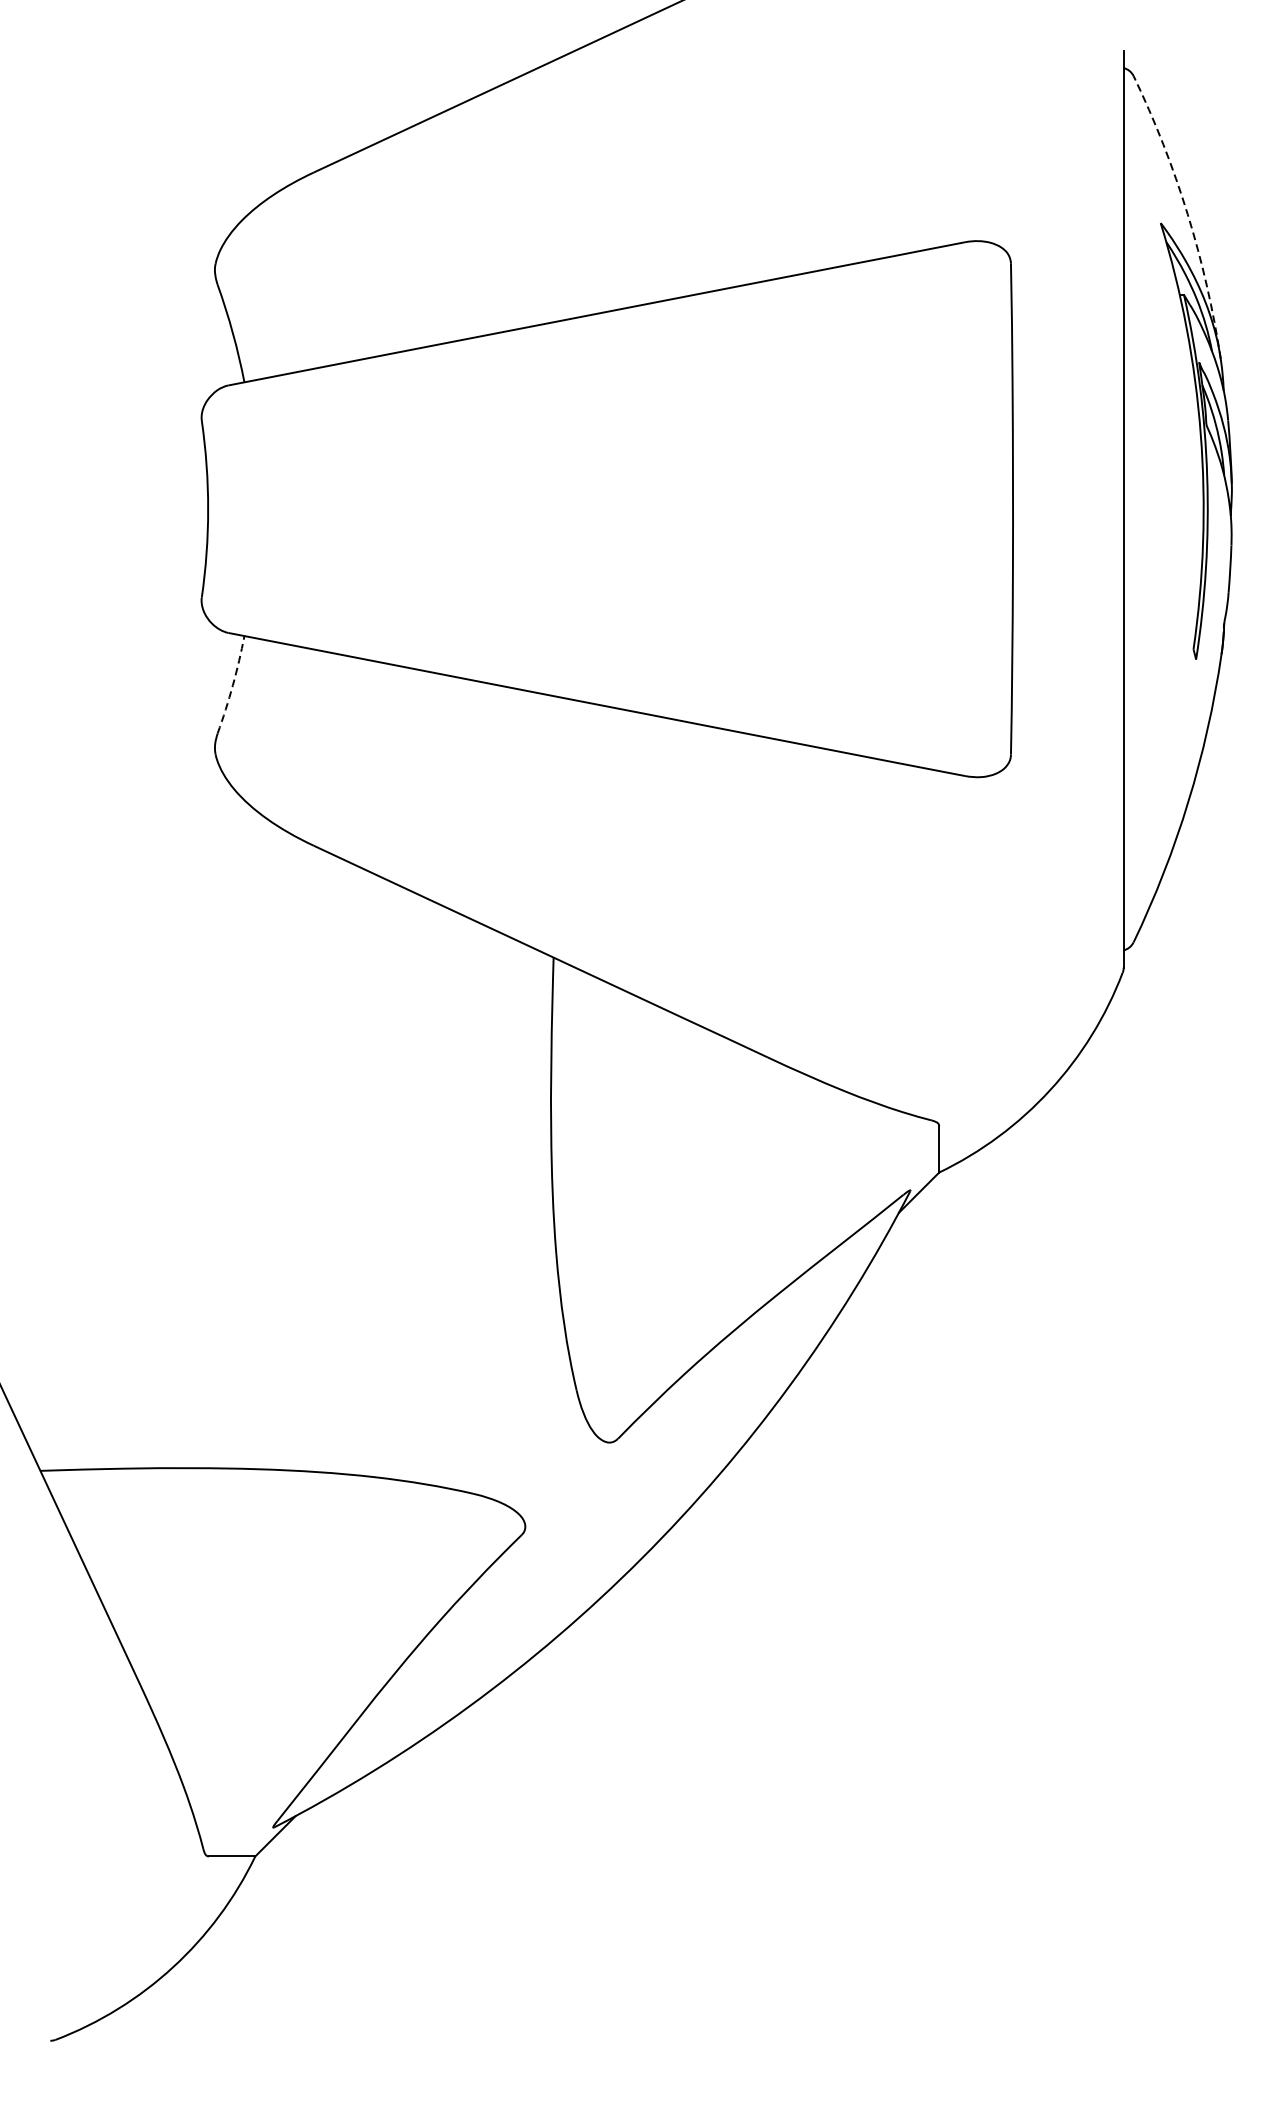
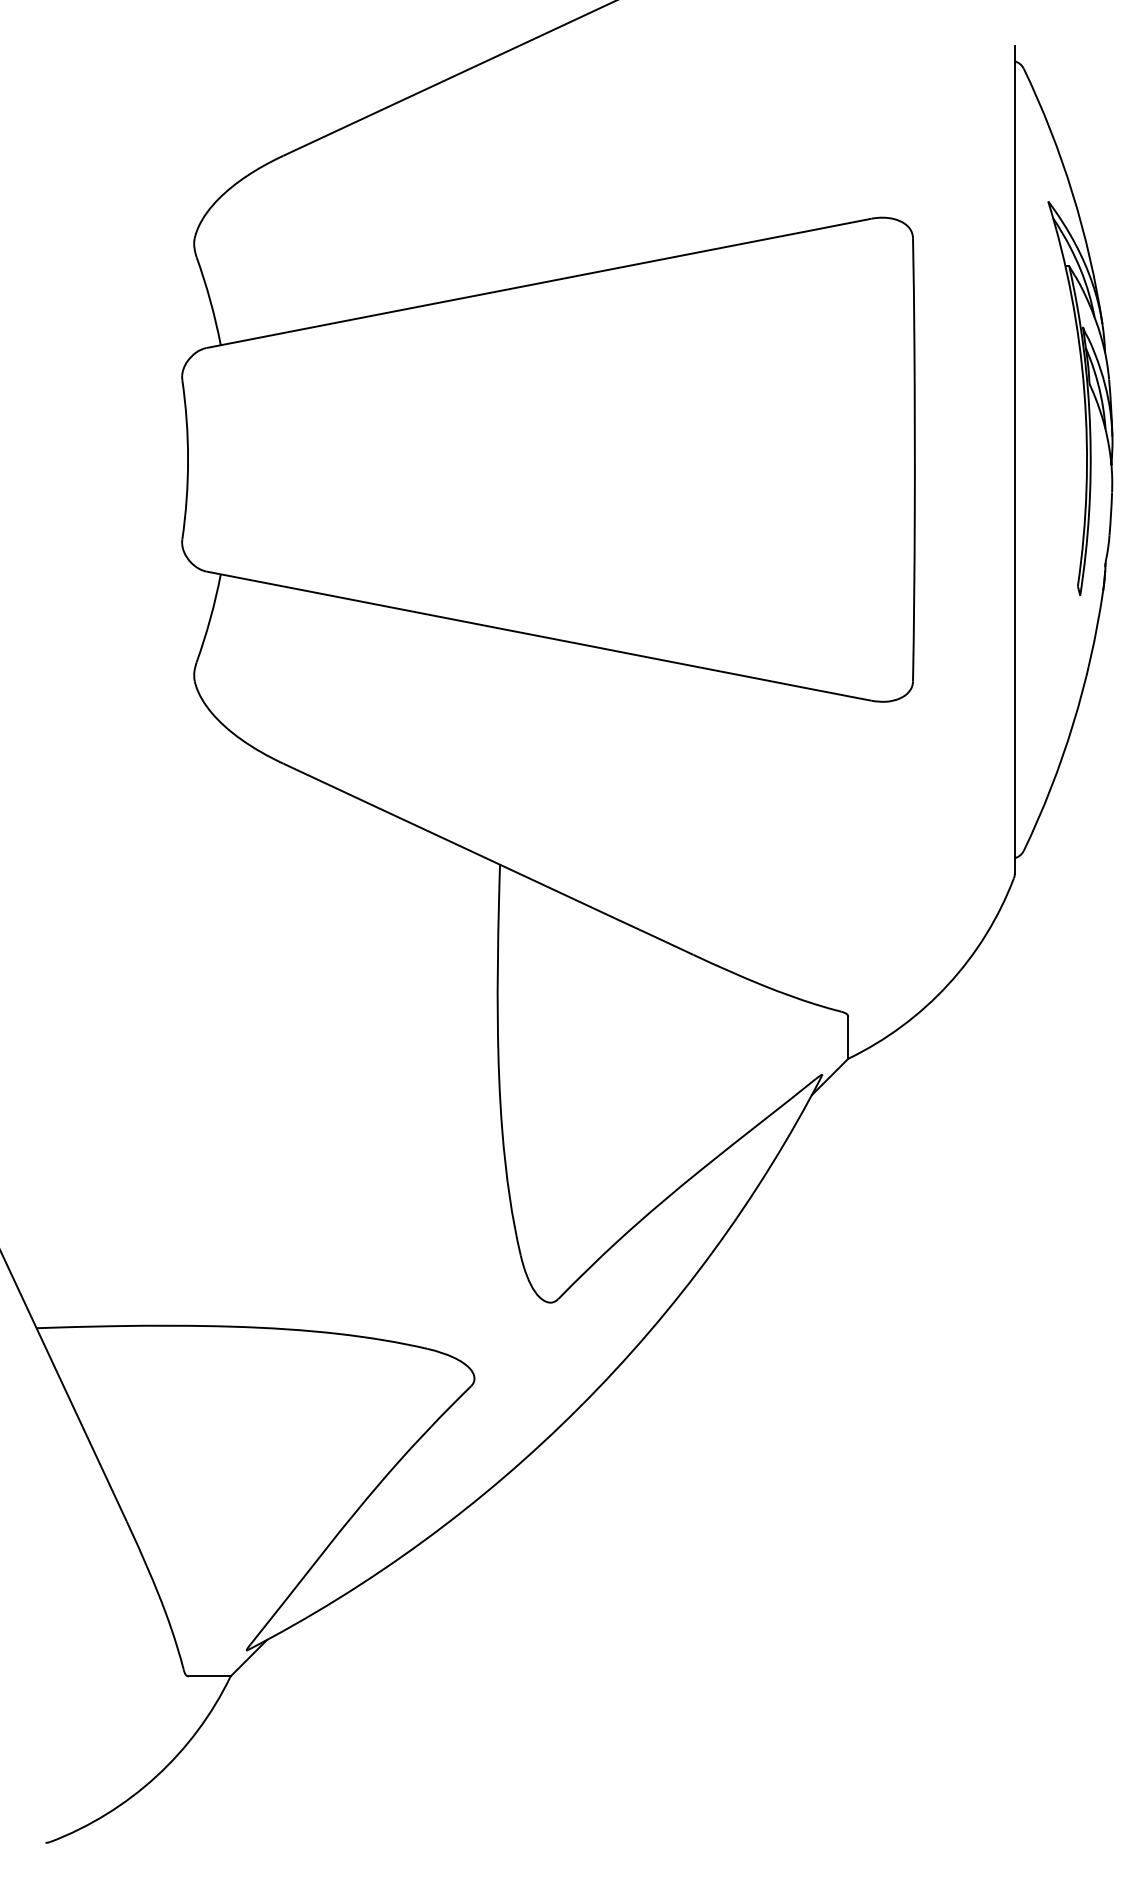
arc: (1187, 214) -> (1072, 193), dashed -> solid
arc: (233, 684) -> (210, 618), dashed -> solid

